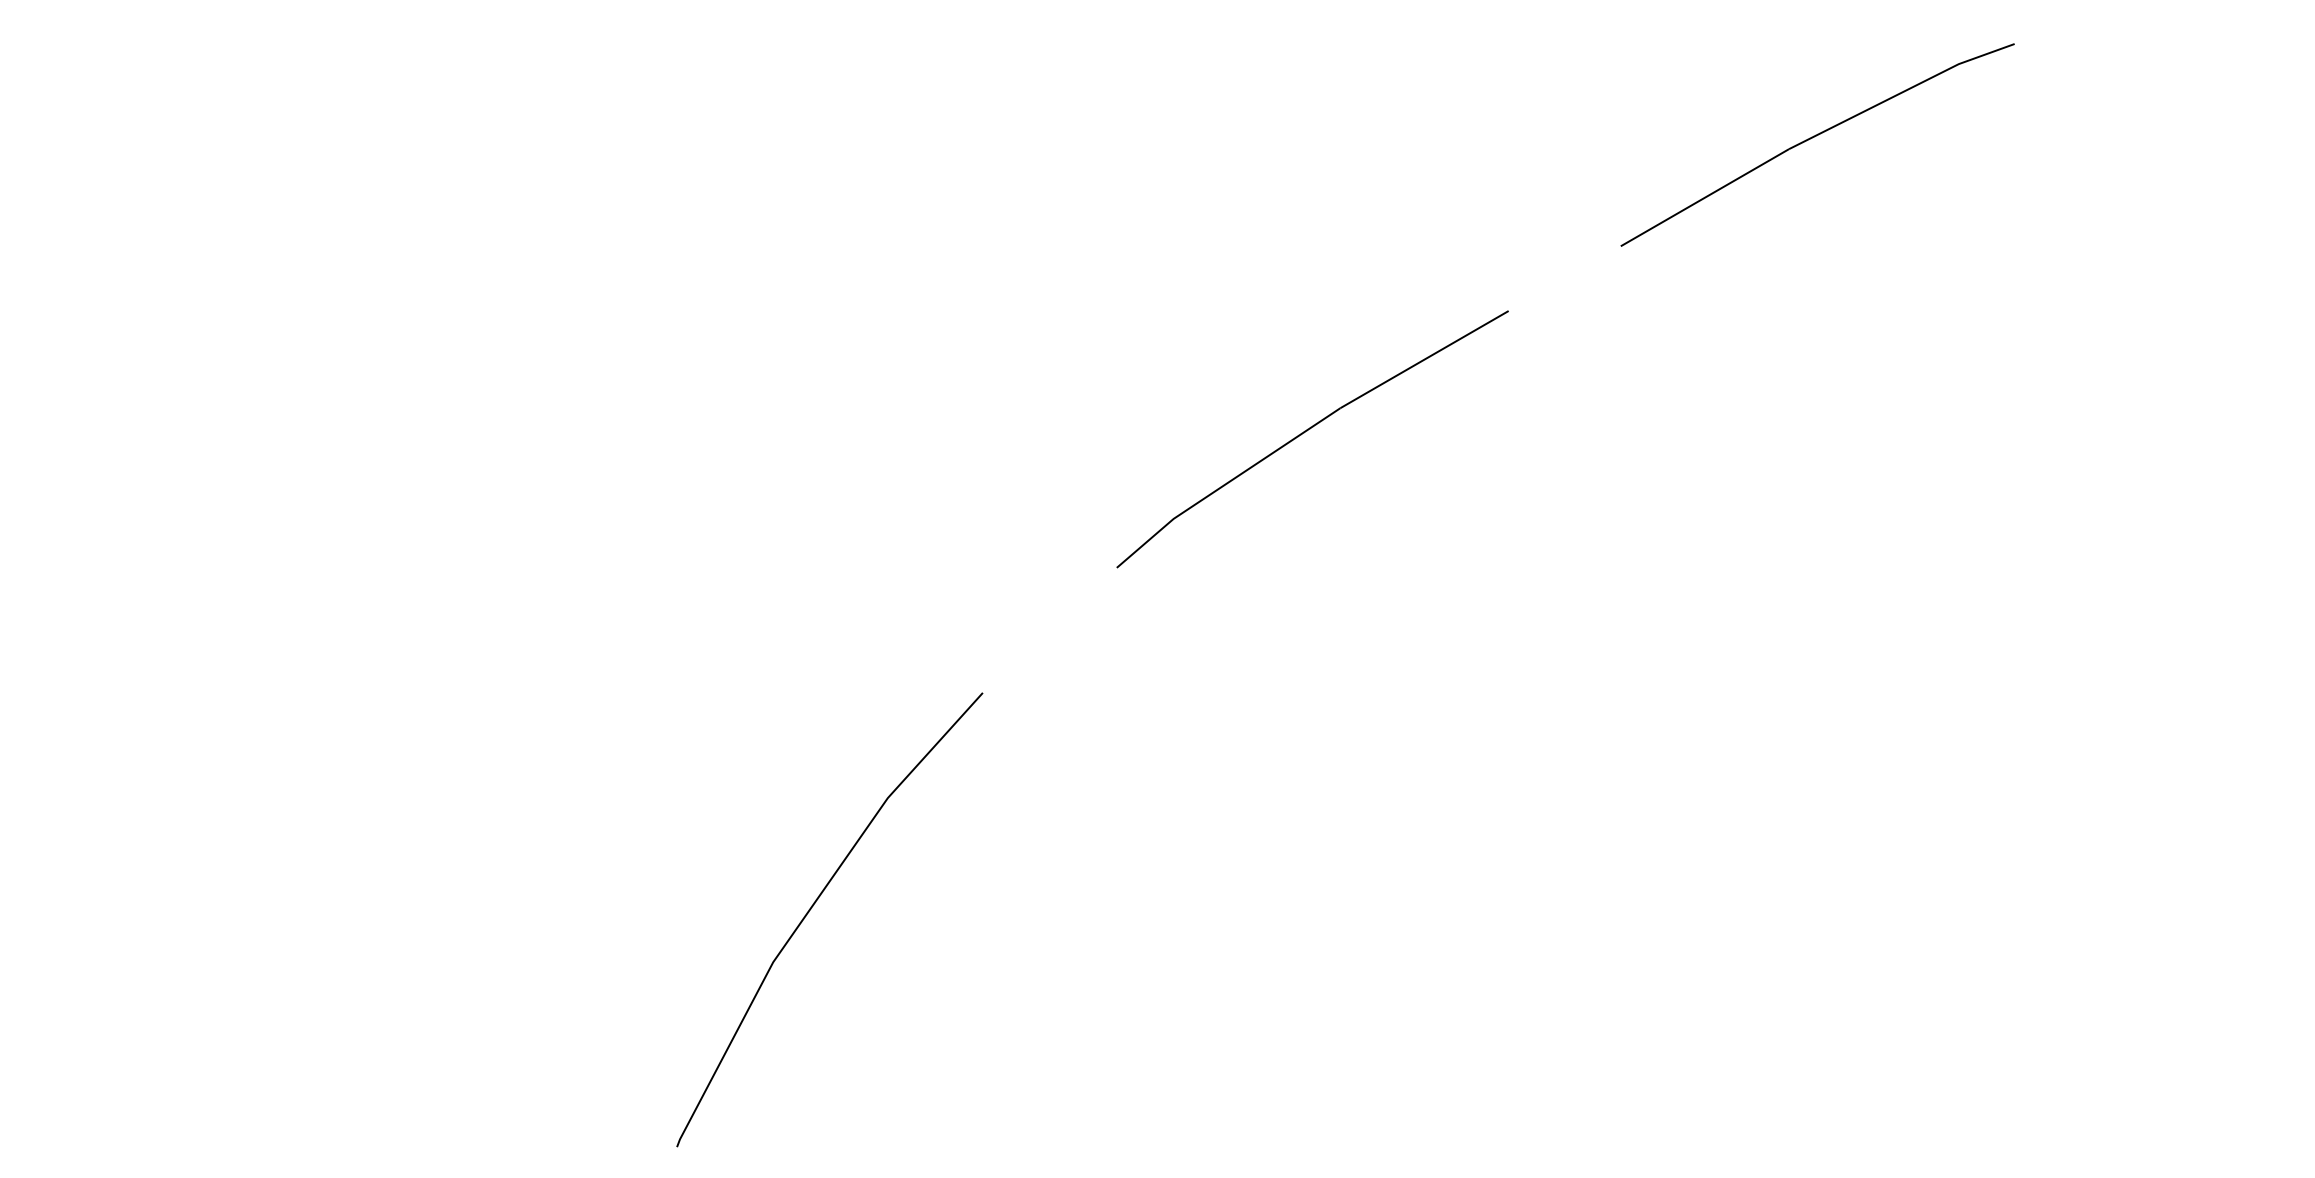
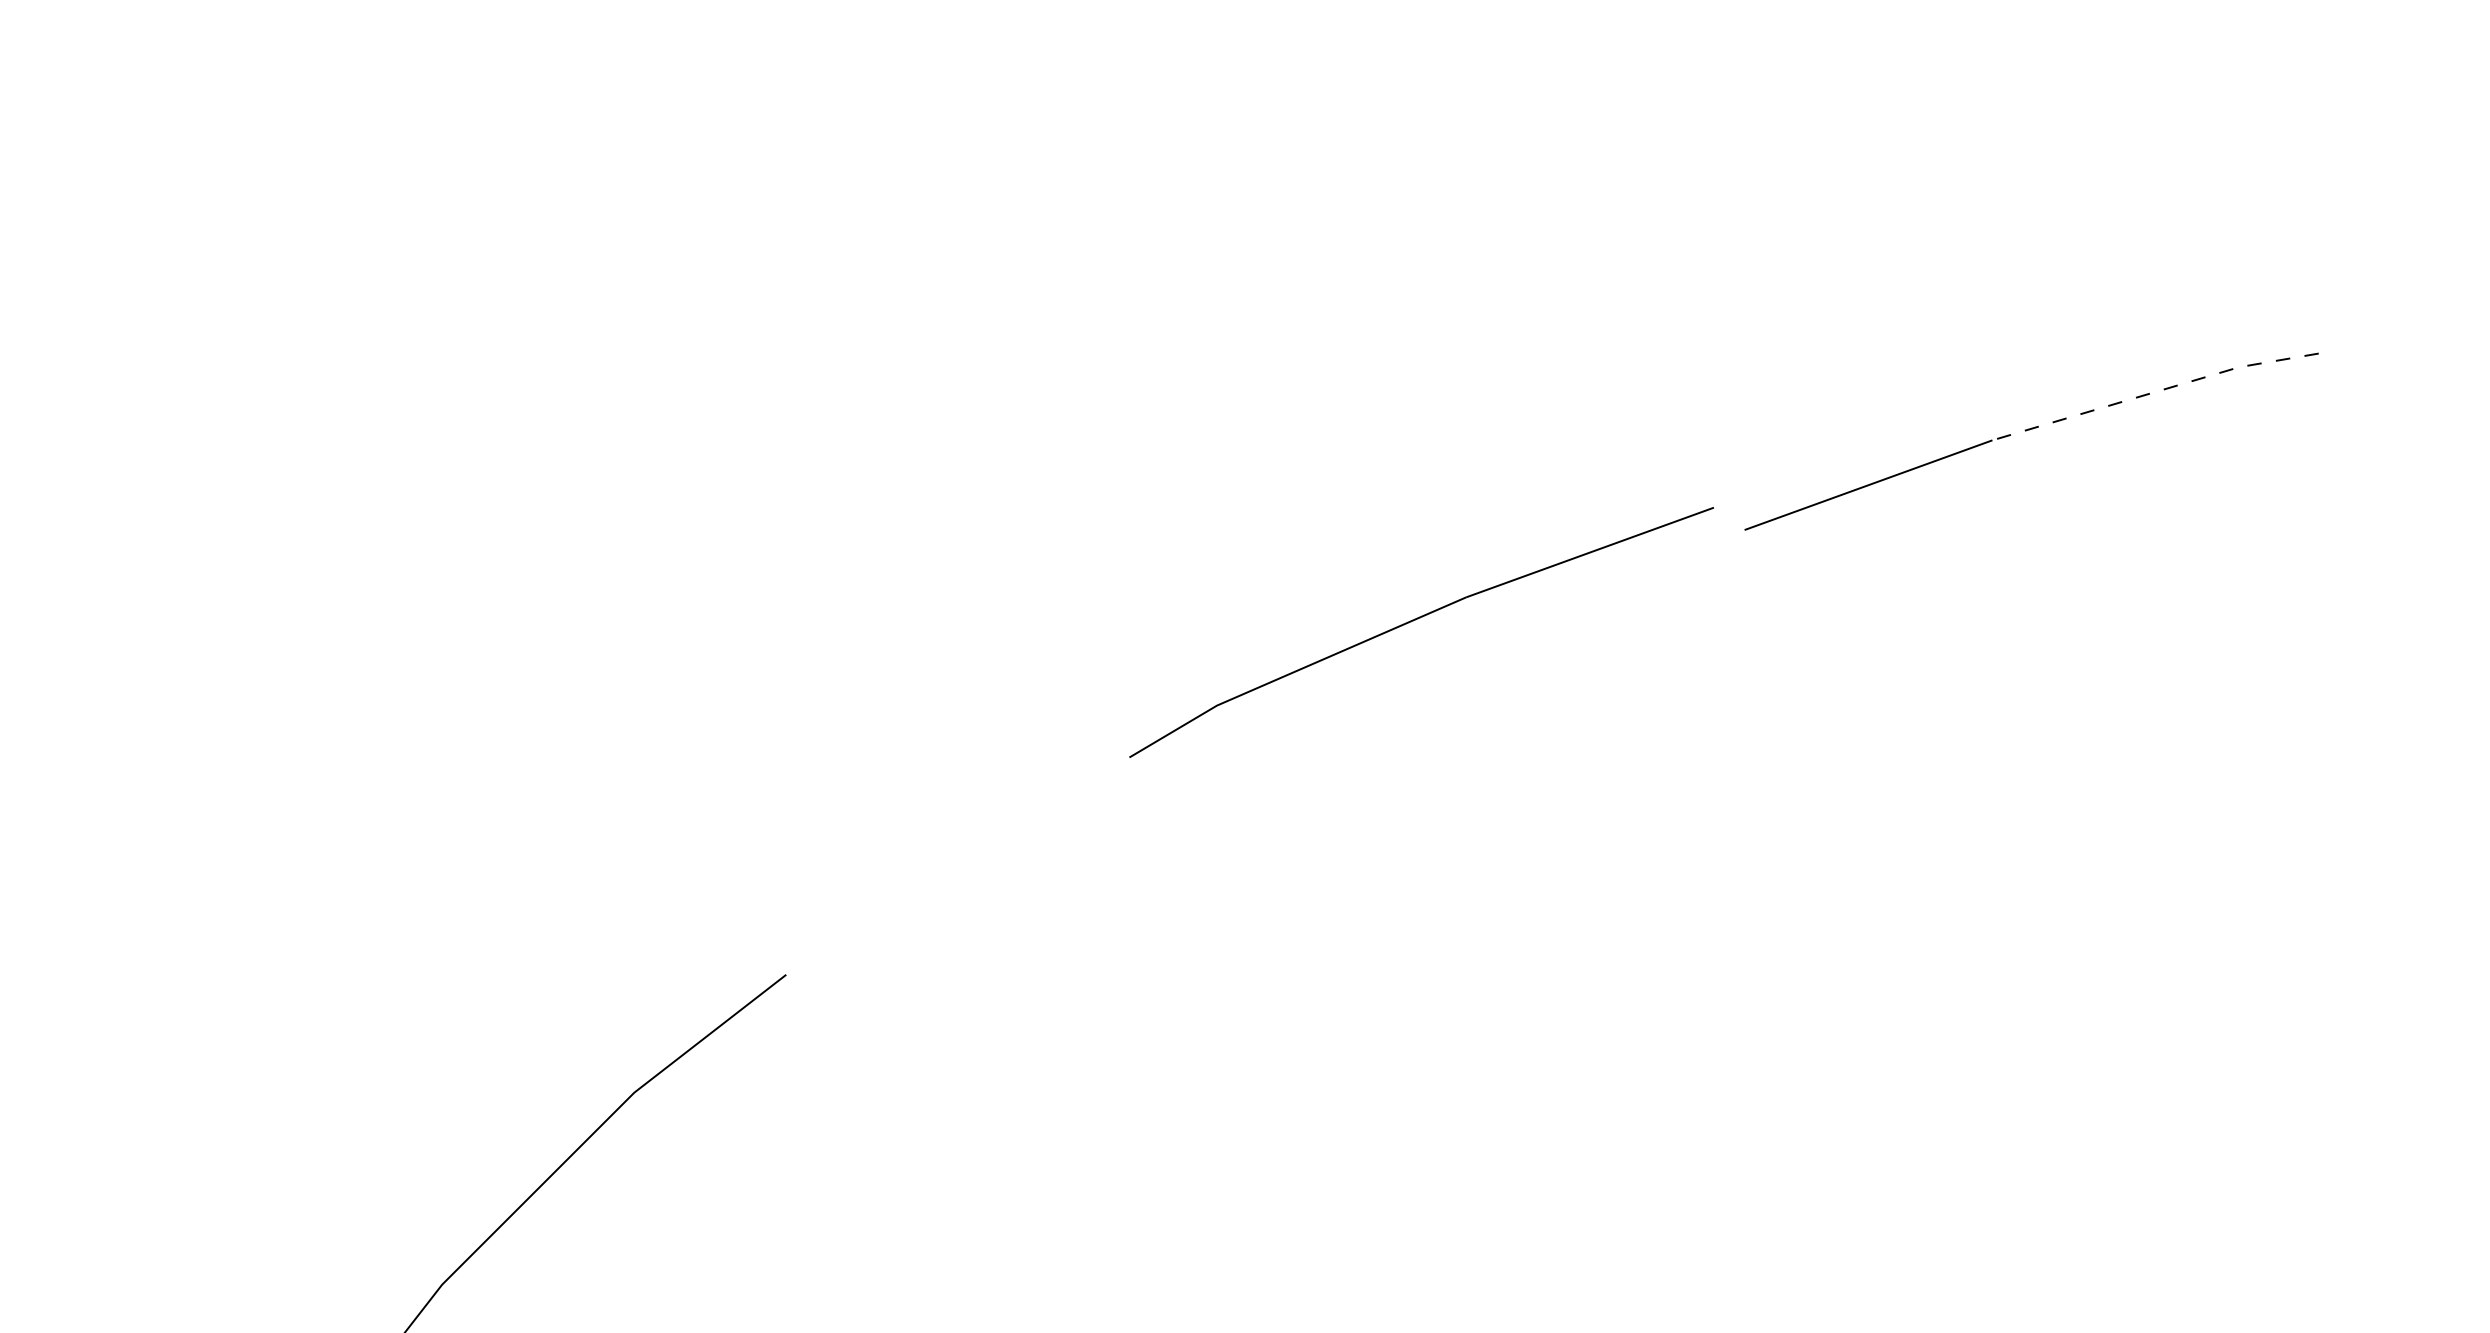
line: (1900, 93) -> (2154, 392), solid -> dashed
part: (1307, 431) -> (1416, 620), moved

